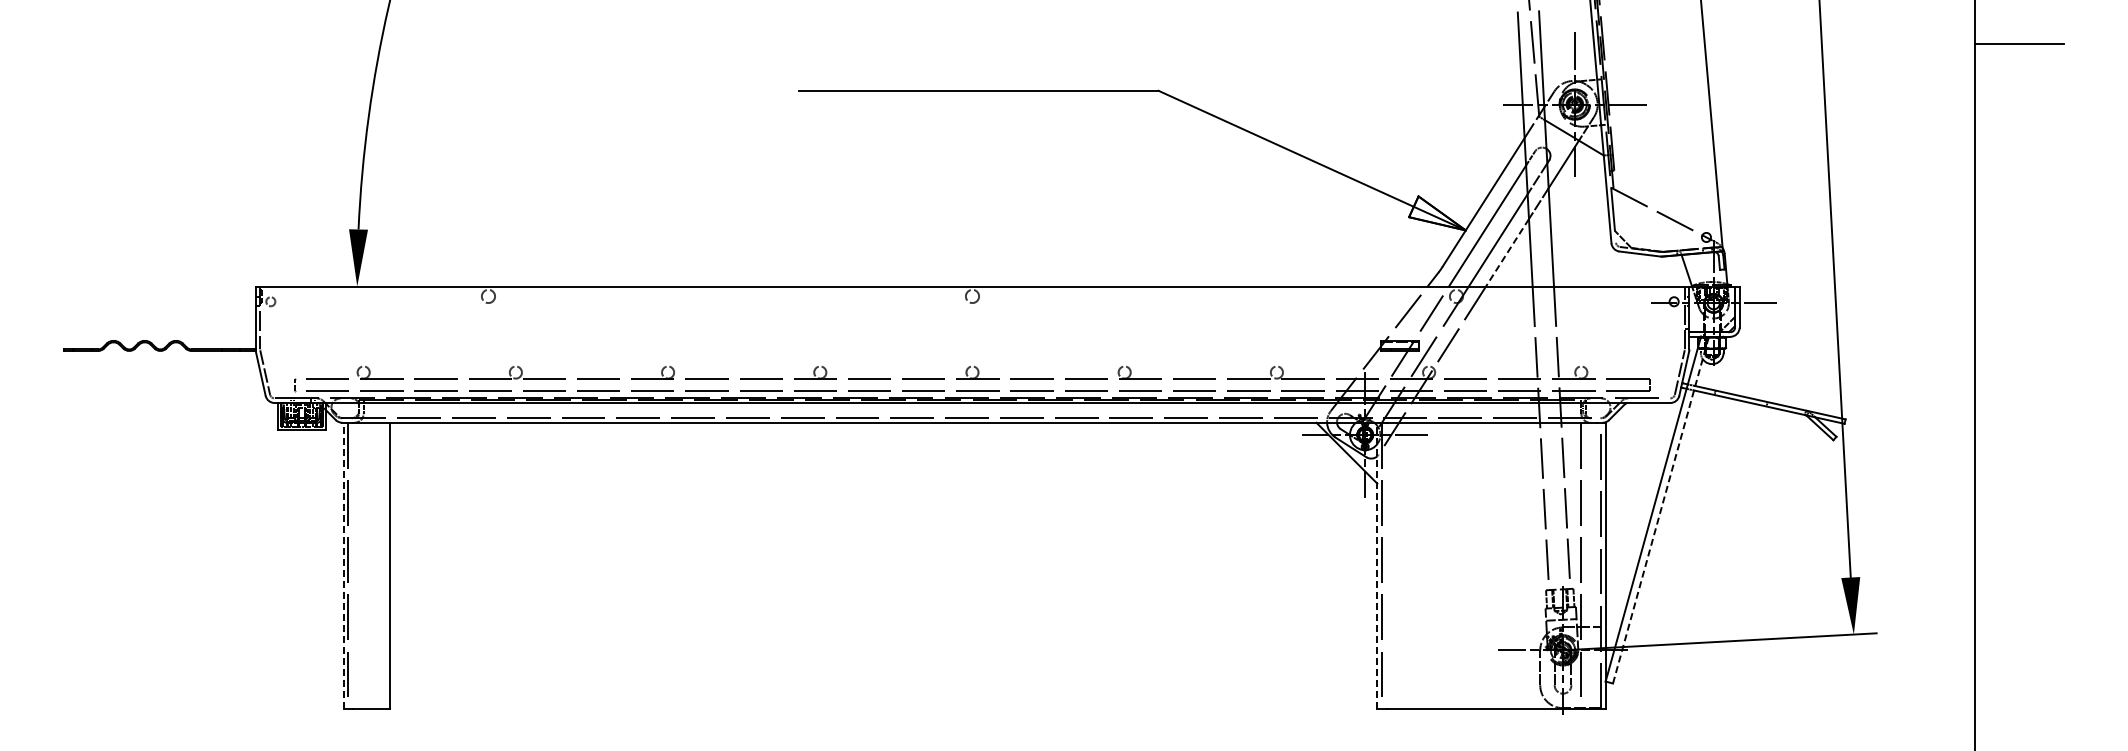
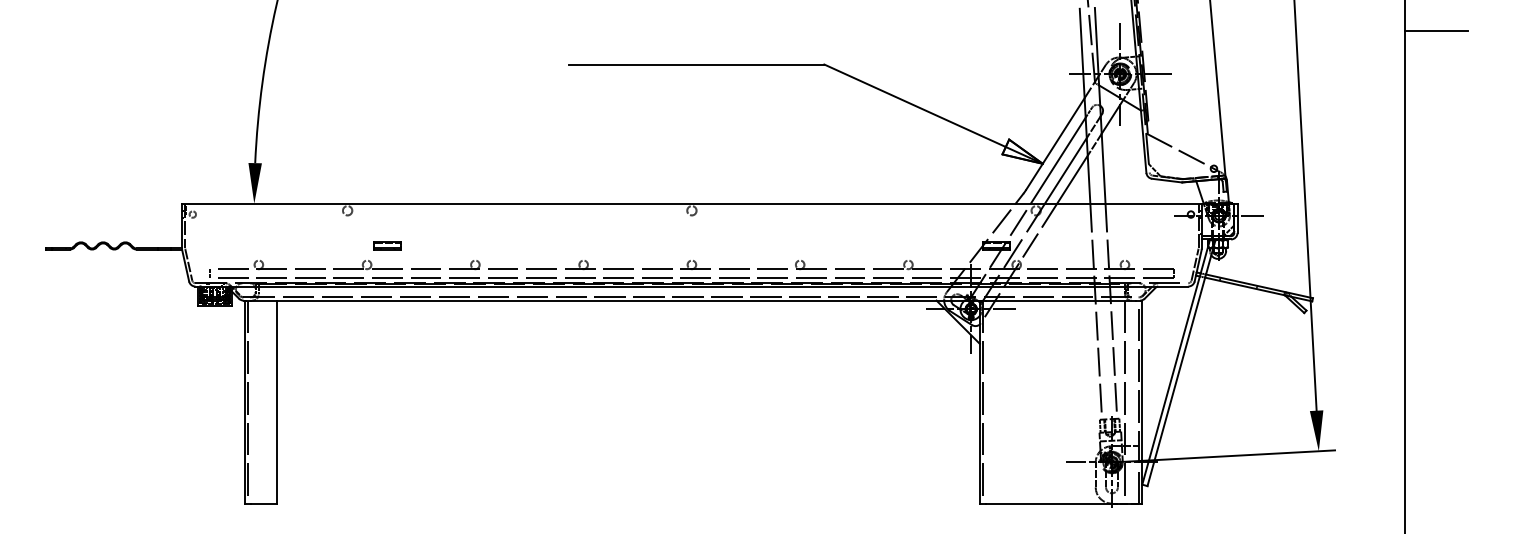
line: (1507, 253) -> (1072, 180), dashed -> solid
part: (544, 345) -> (387, 245), added
line: (1660, 511) -> (1181, 363), dashed -> solid
line: (343, 565) -> (244, 402), dashed -> solid
line: (1377, 565) -> (979, 402), dashed -> solid

